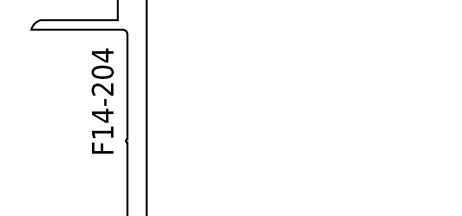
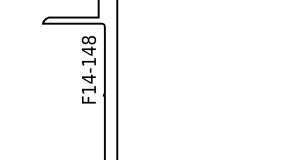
text: (102, 71) -> (88, 50), F14-204 -> F14-148

